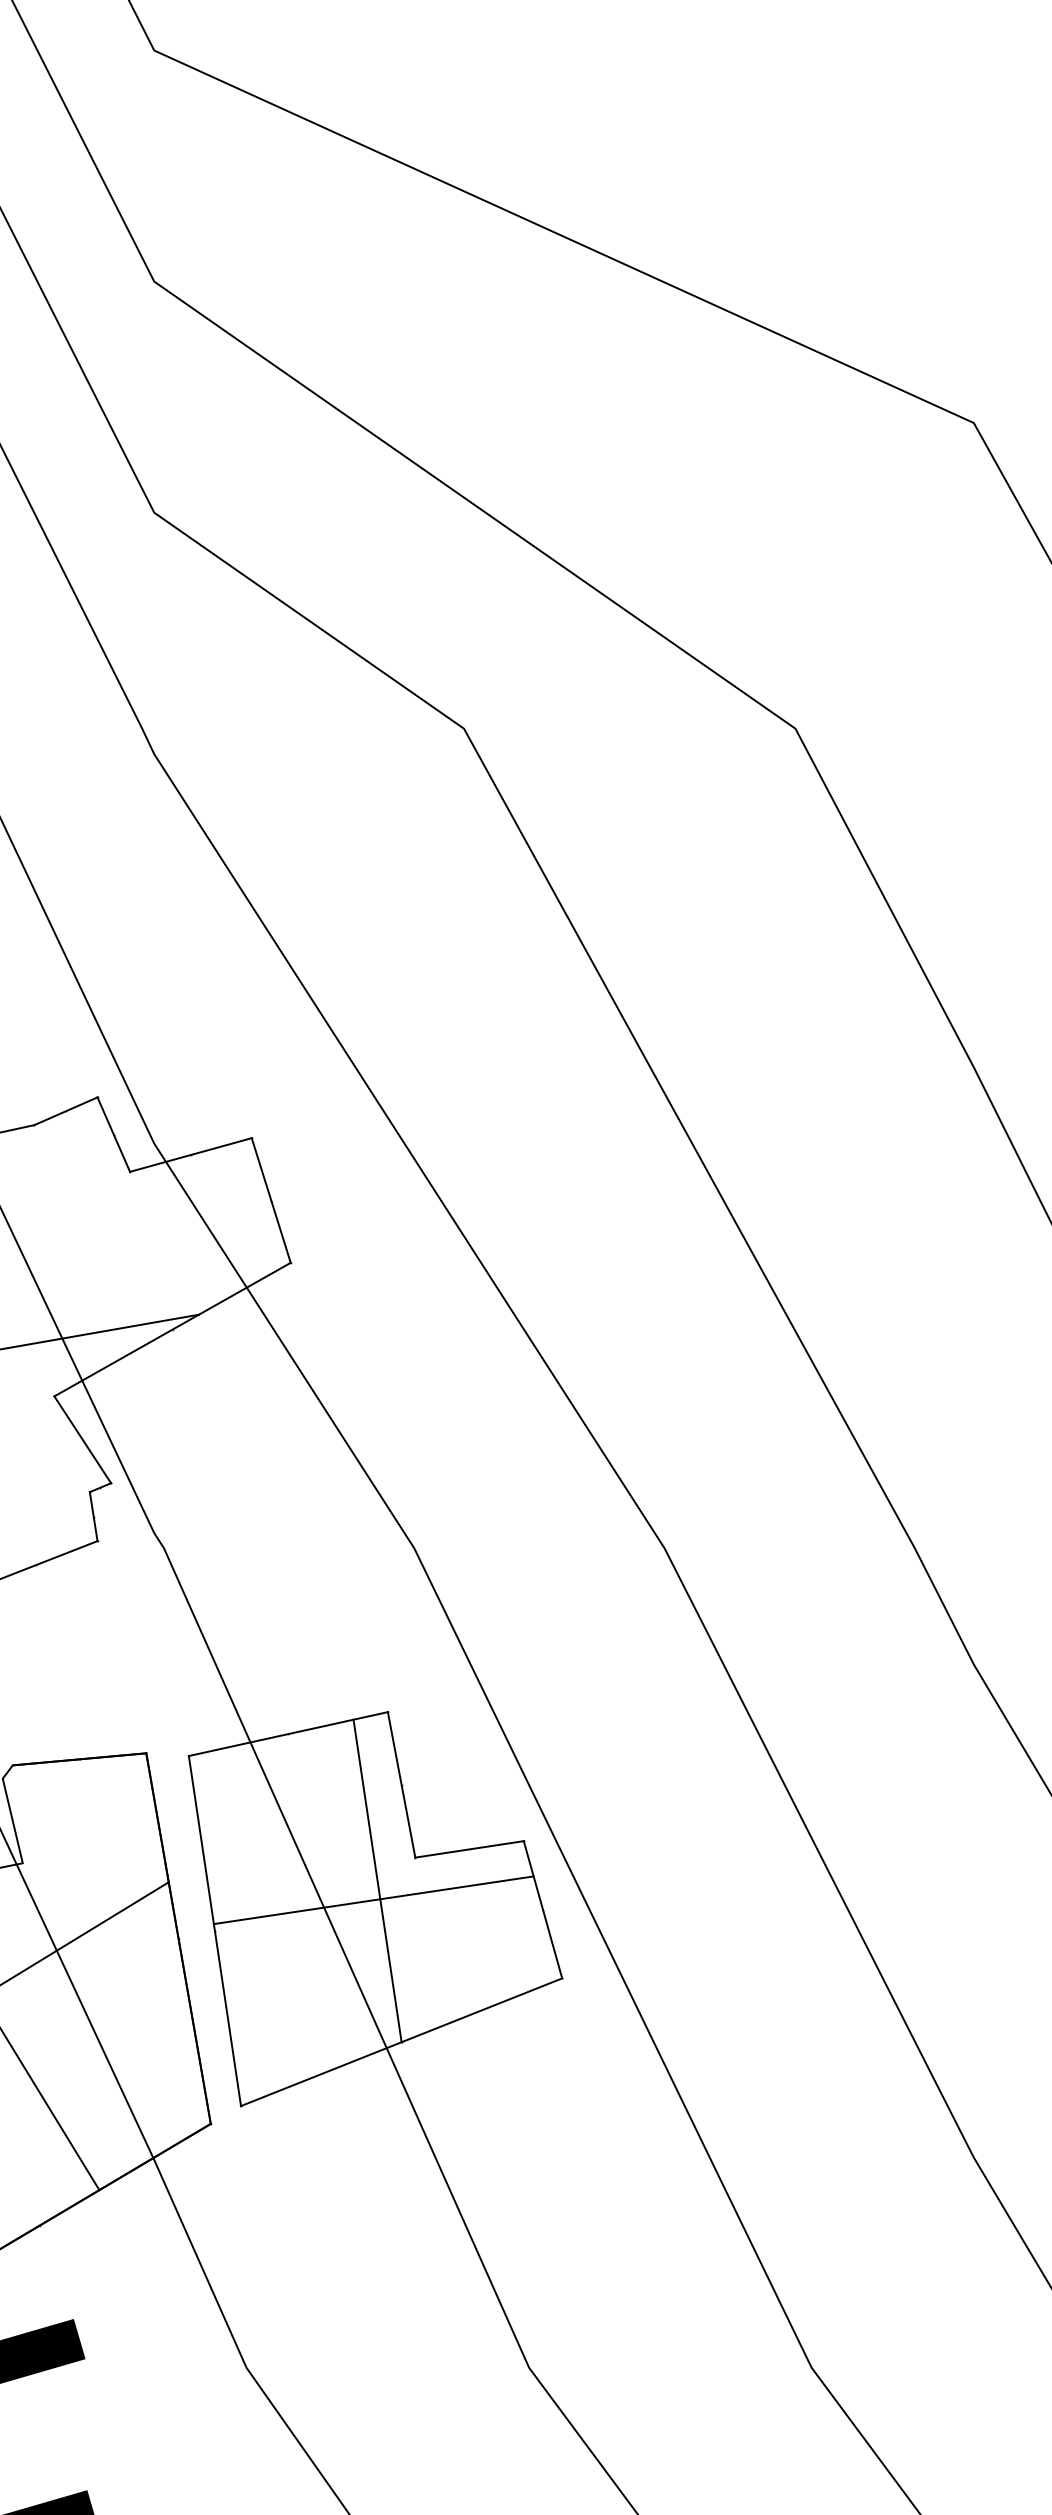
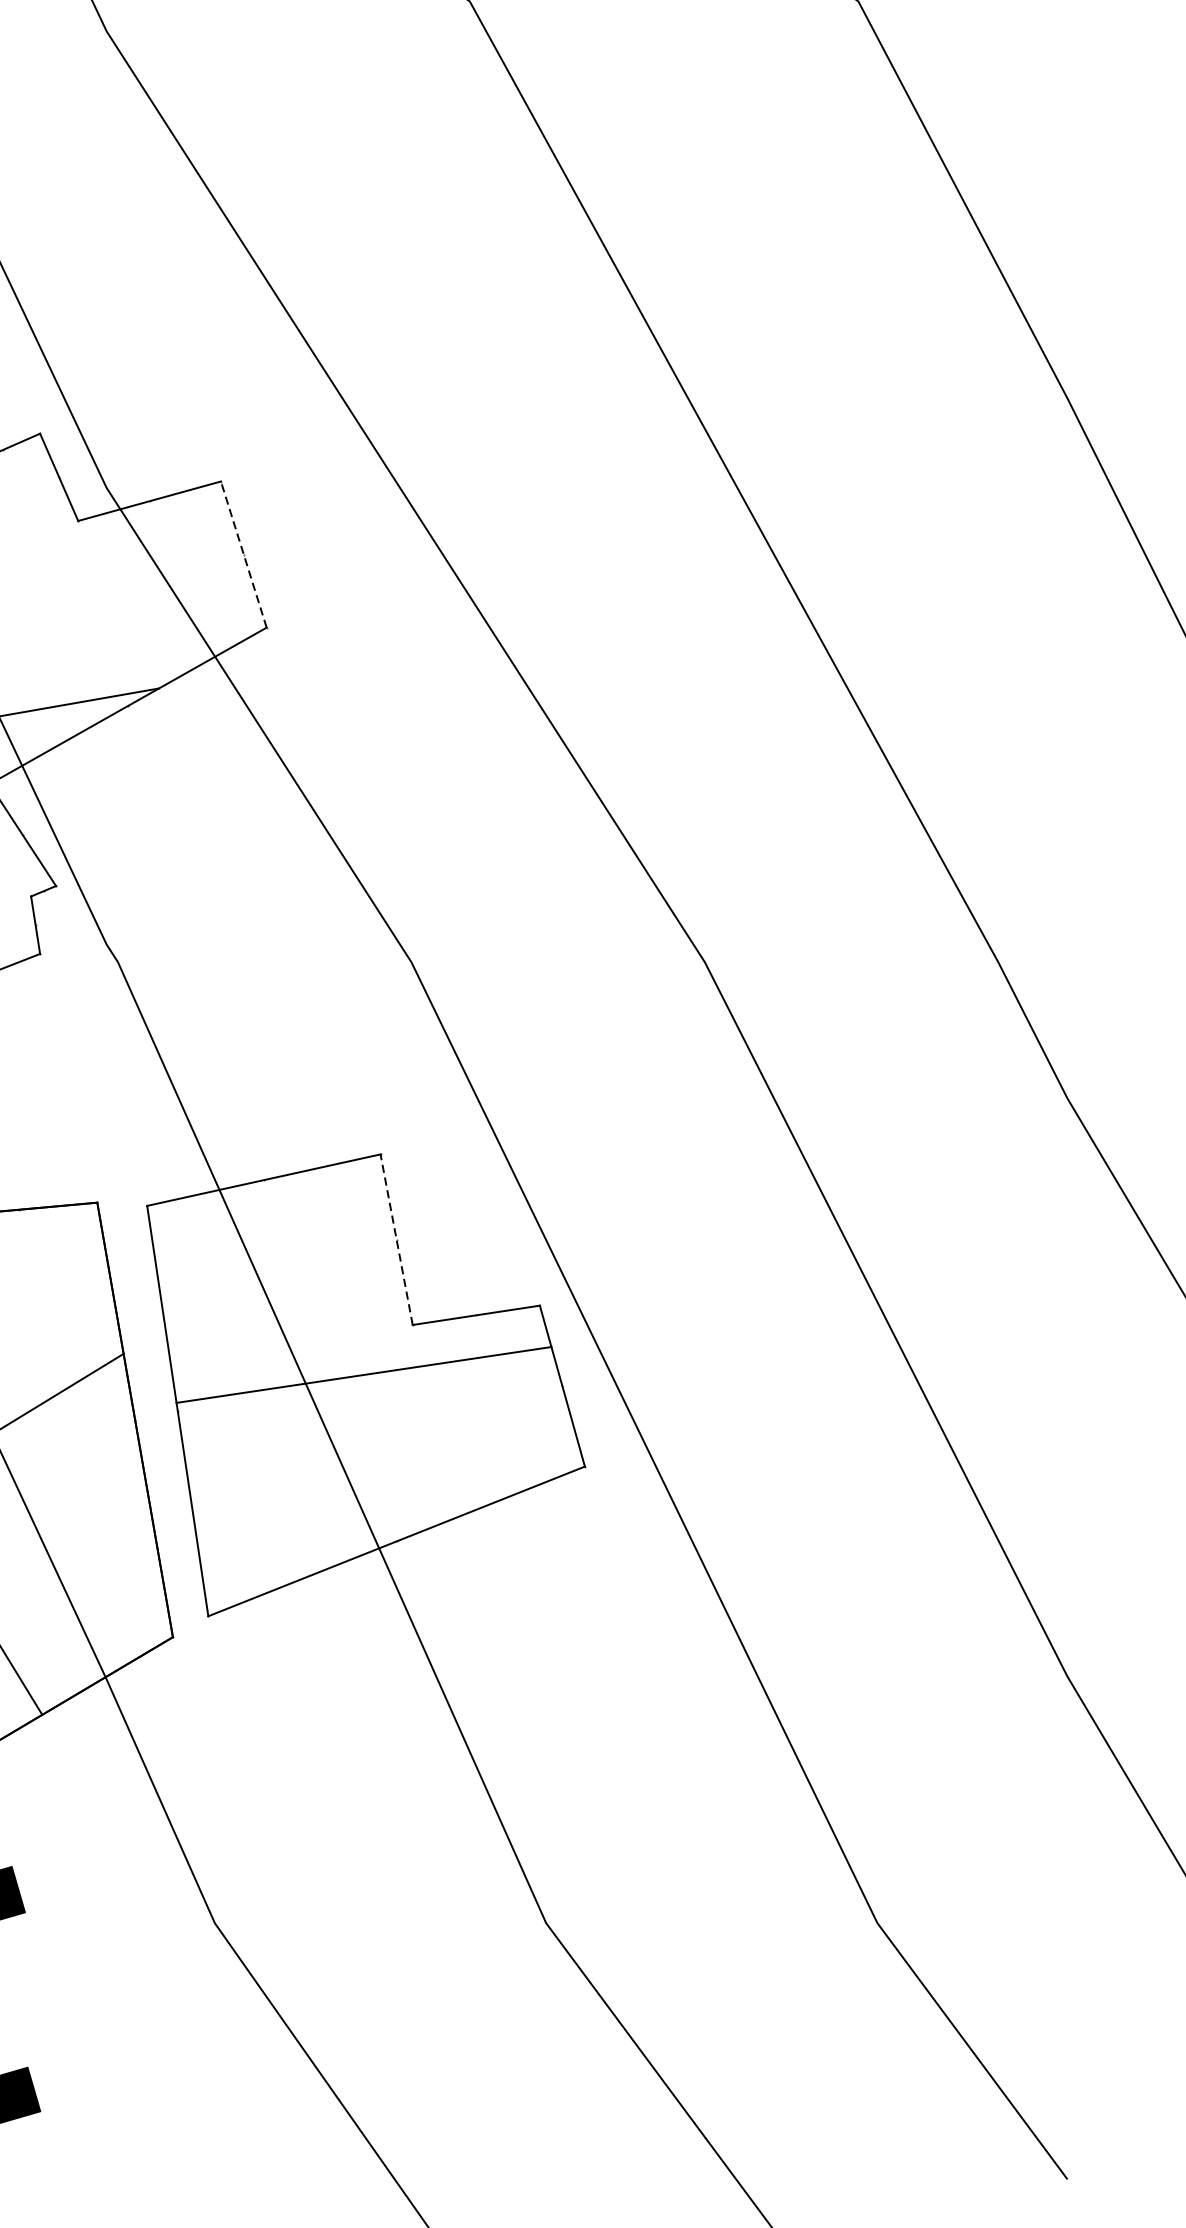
line: (271, 1200) -> (244, 554), solid -> dashed
line: (401, 1784) -> (396, 1239), solid -> dashed
line: (377, 1880) -> (368, 1351), removed

